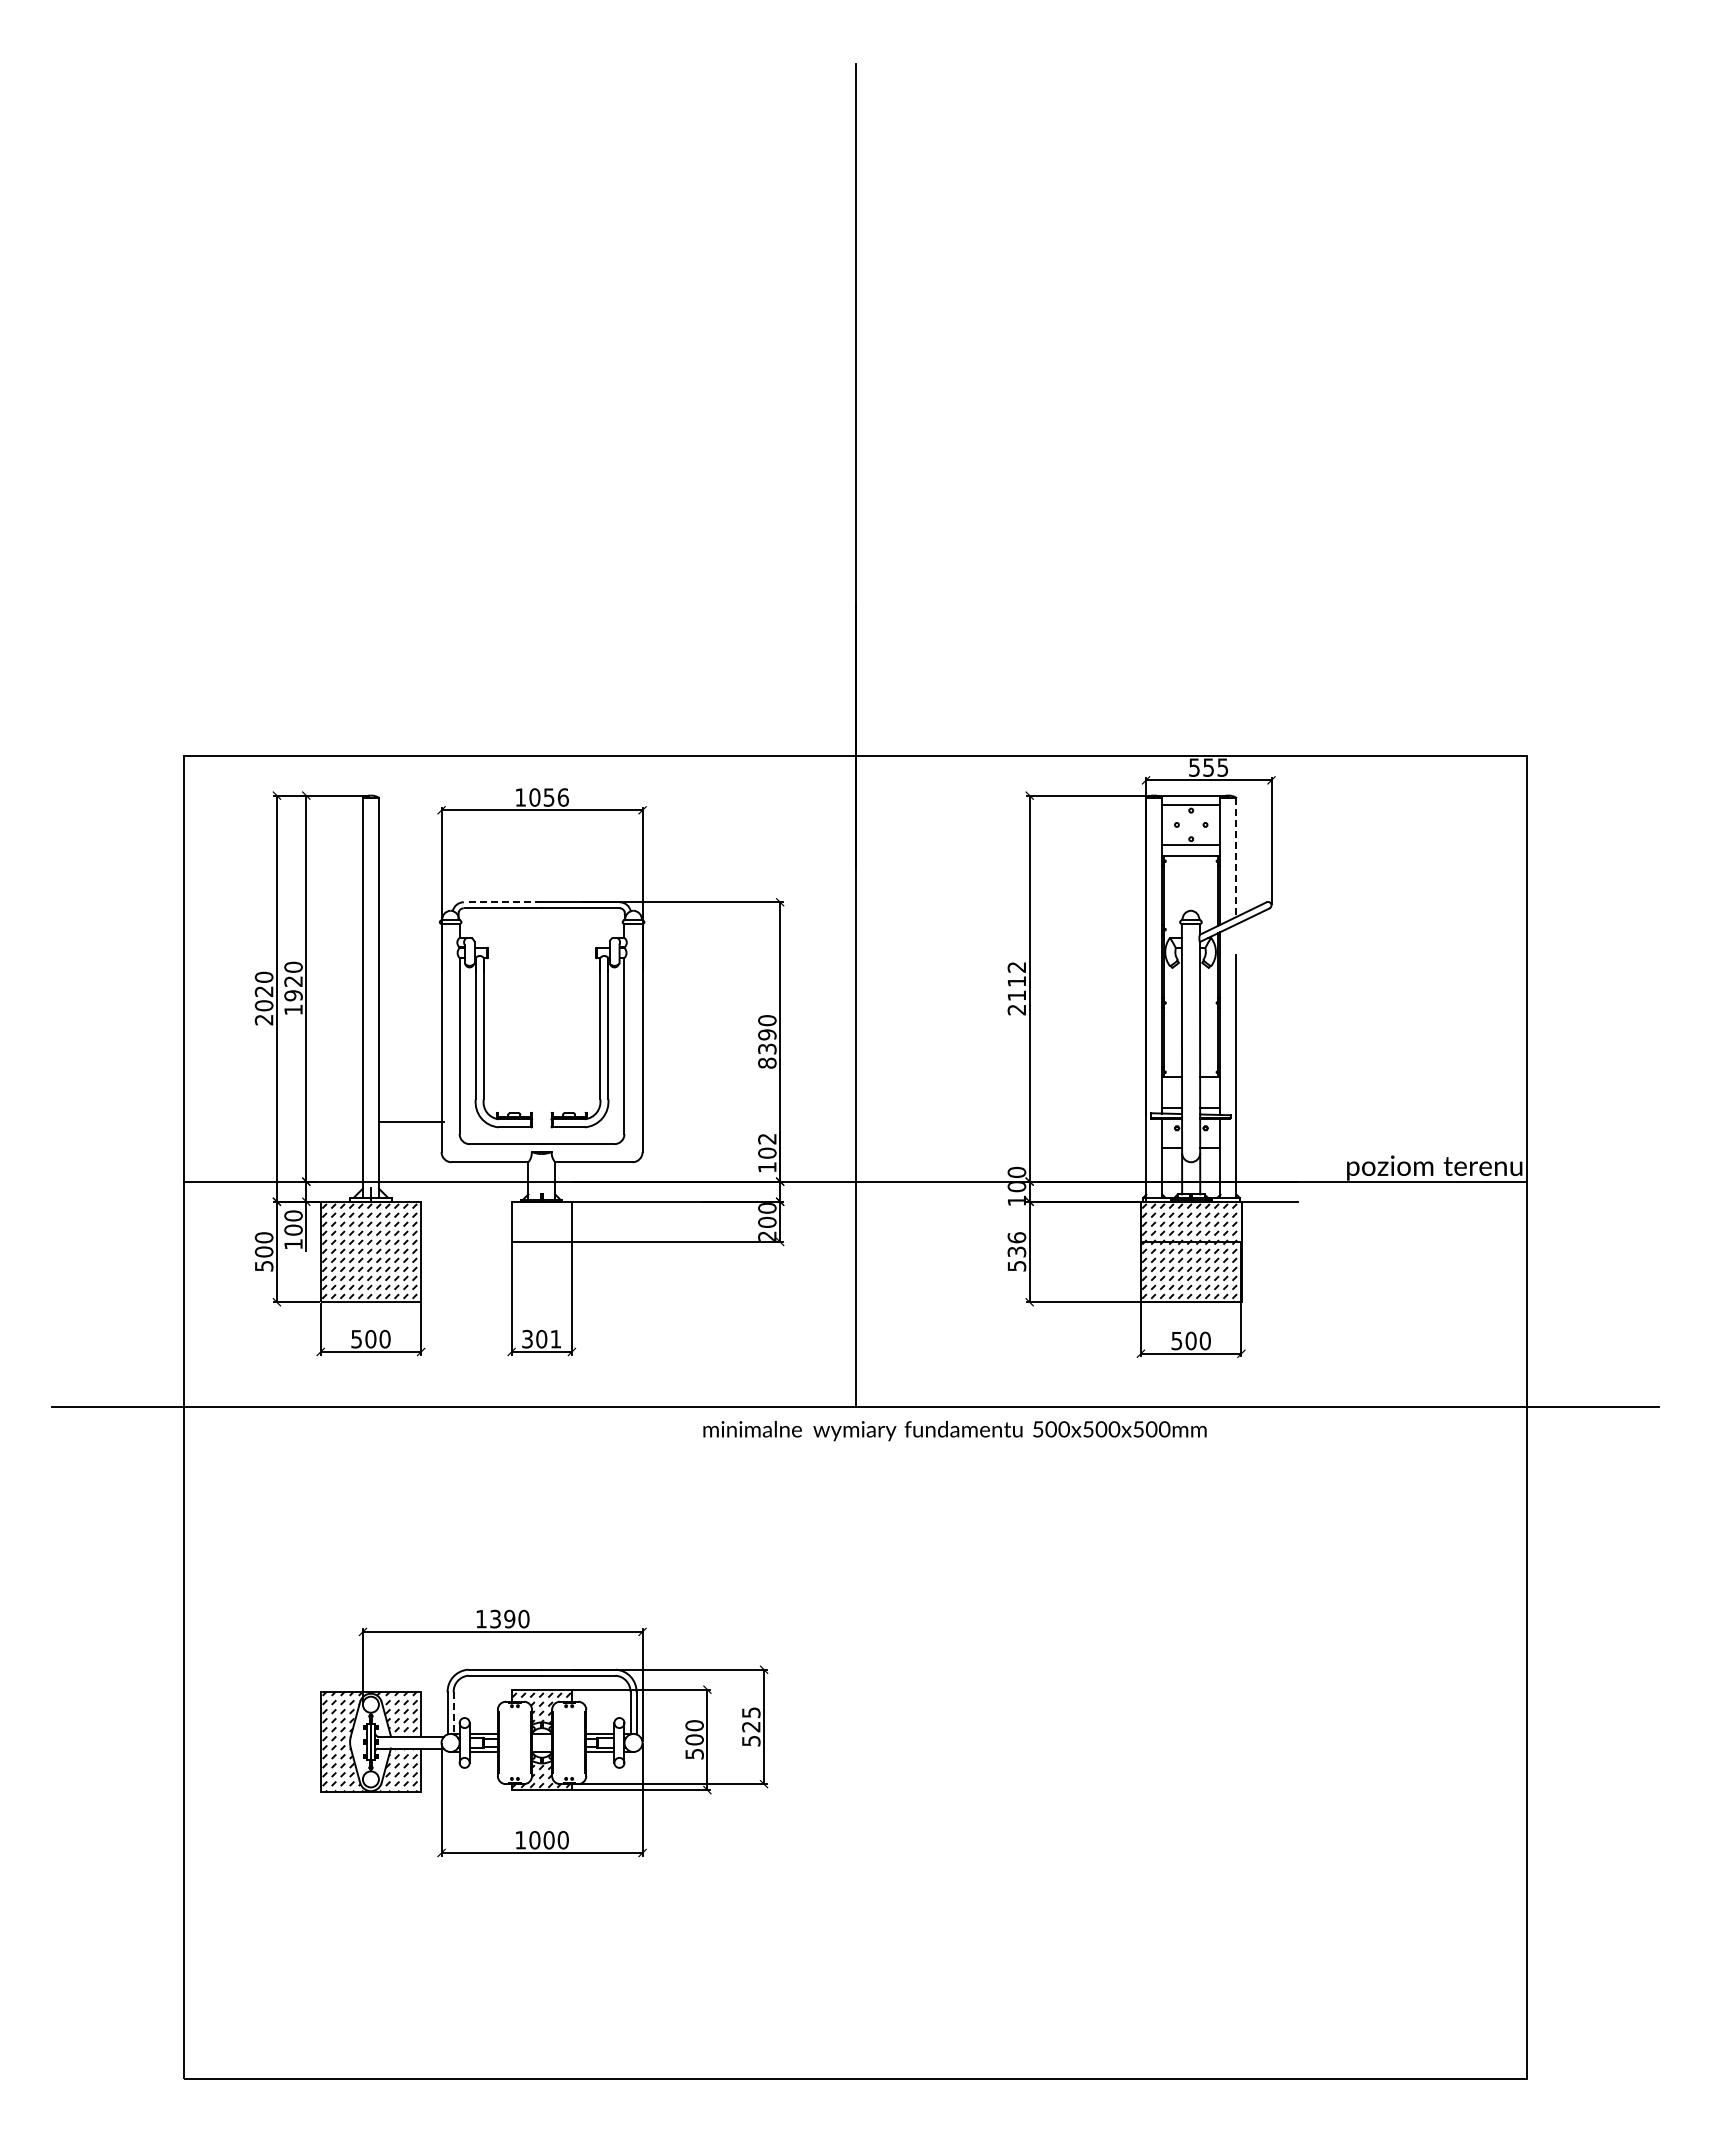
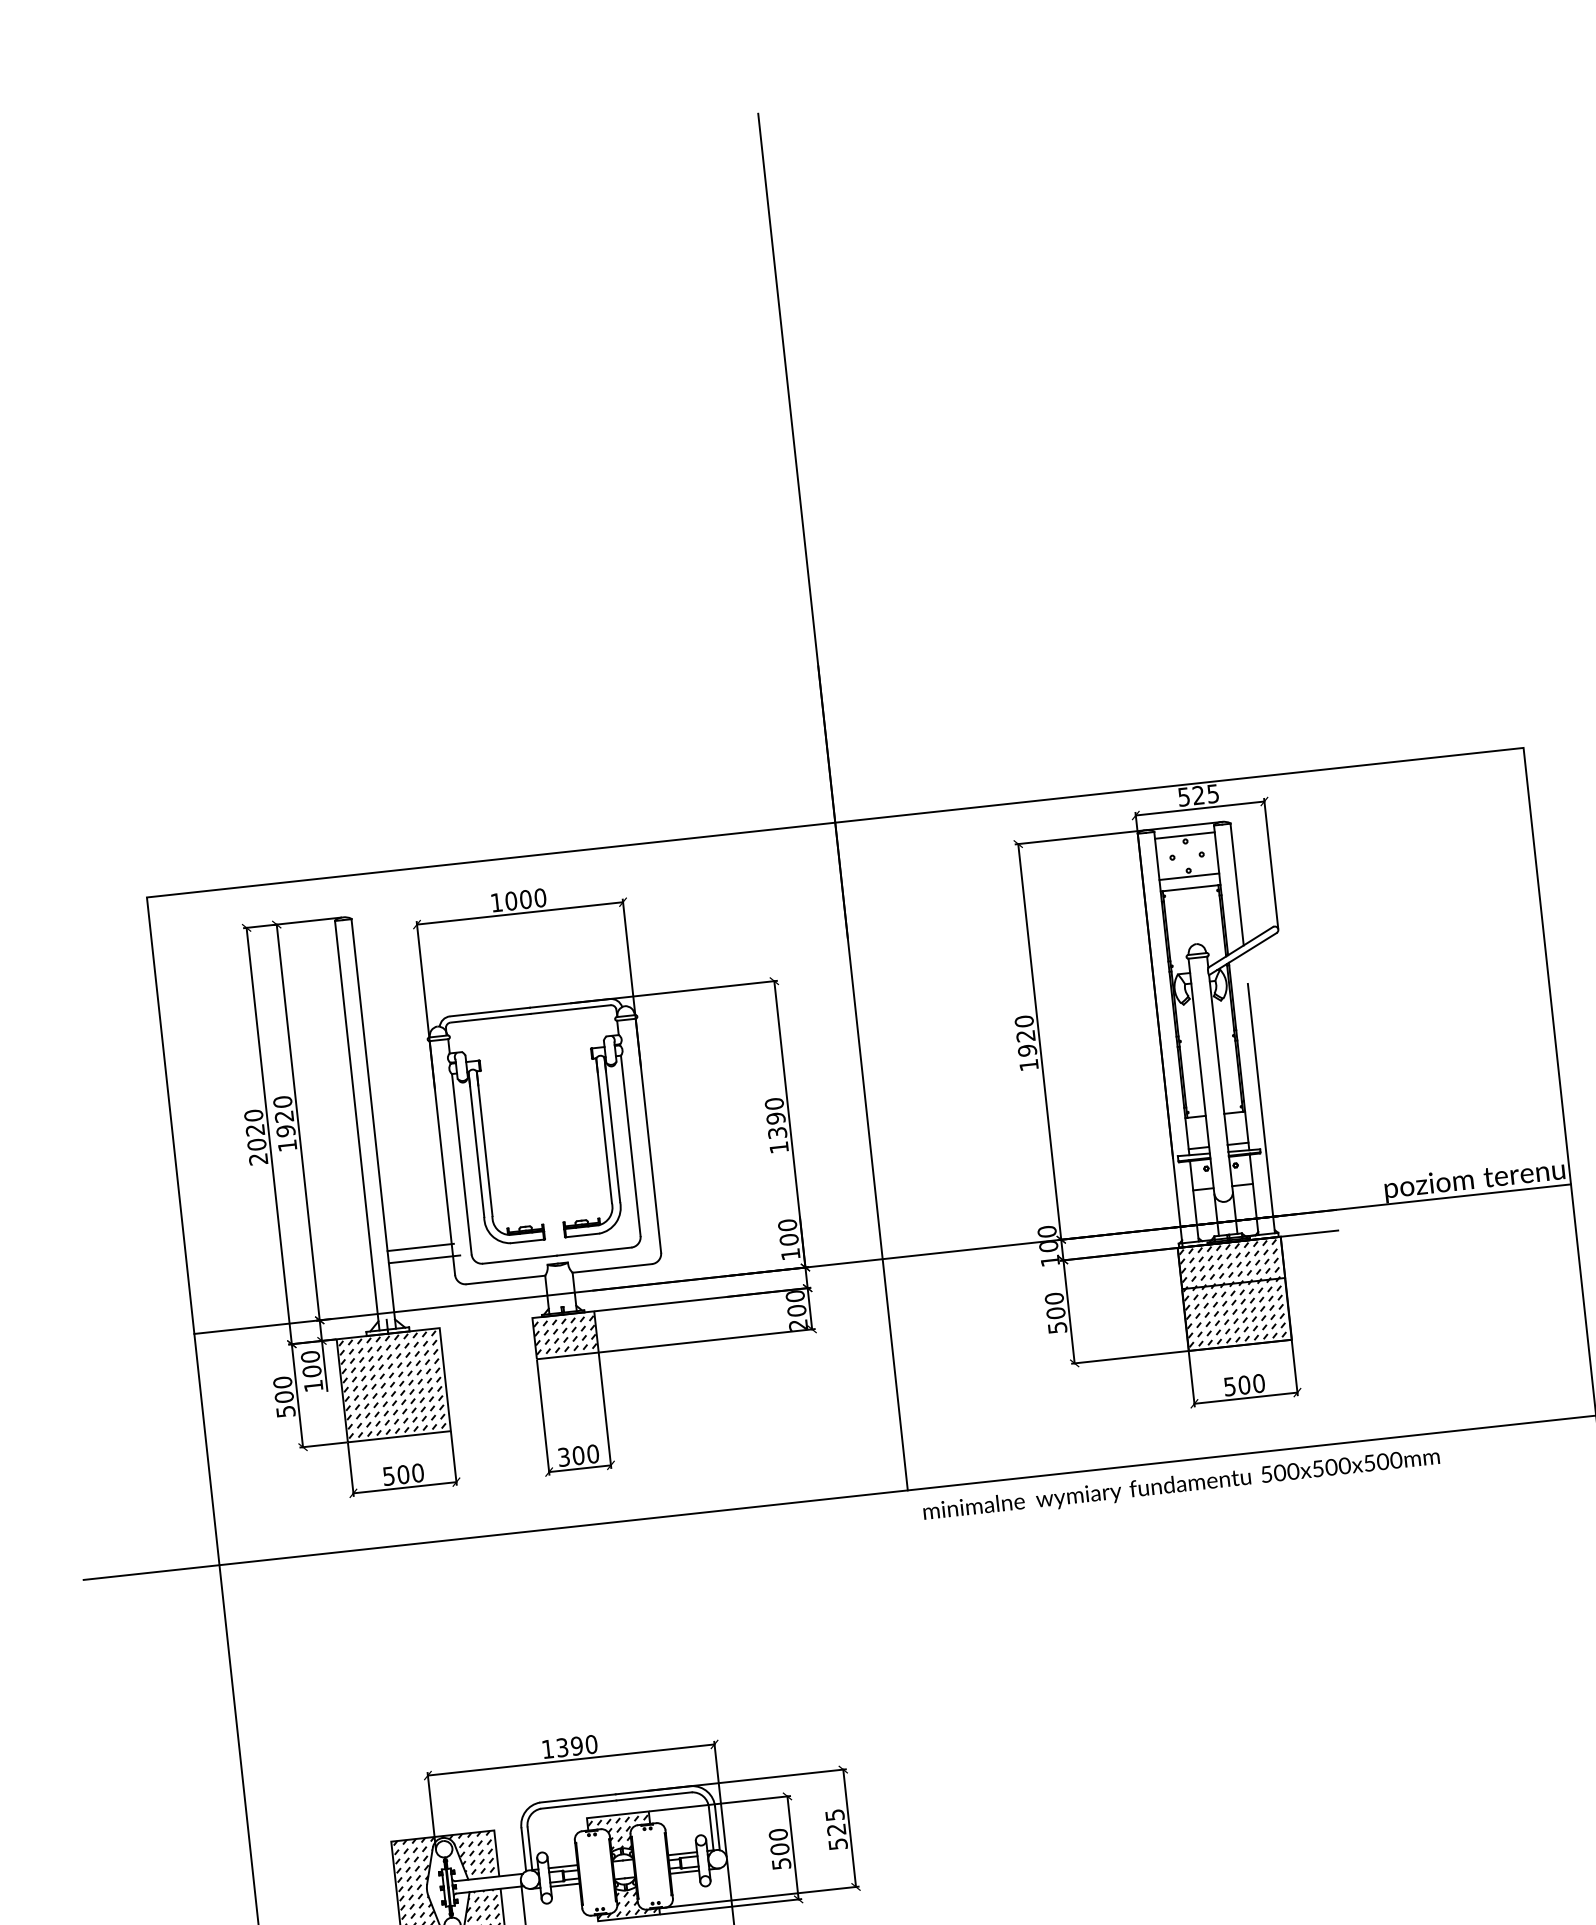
text: (1208, 767) -> (1198, 795), 555 -> 525
text: (555, 797) -> (532, 898), 1056 -> 1000
line: (1236, 858) -> (1237, 885), dashed -> solid
line: (503, 902) -> (490, 1012), dashed -> solid
text: (1016, 988) -> (1026, 1043), 2112 -> 1920
text: (767, 1062) -> (779, 1146), 8390 -> 1390
line: (413, 1133) -> (424, 1259), added
text: (767, 1138) -> (787, 1224), 102 -> 100
hatch: (541, 1221) -> (565, 1334), added
text: (1016, 1244) -> (1054, 1305), 536 -> 500
text: (555, 1339) -> (592, 1454), 301 -> 300
text: (954, 1431) -> (1181, 1485), moved
line: (453, 1713) -> (529, 1849), dashed -> solid

